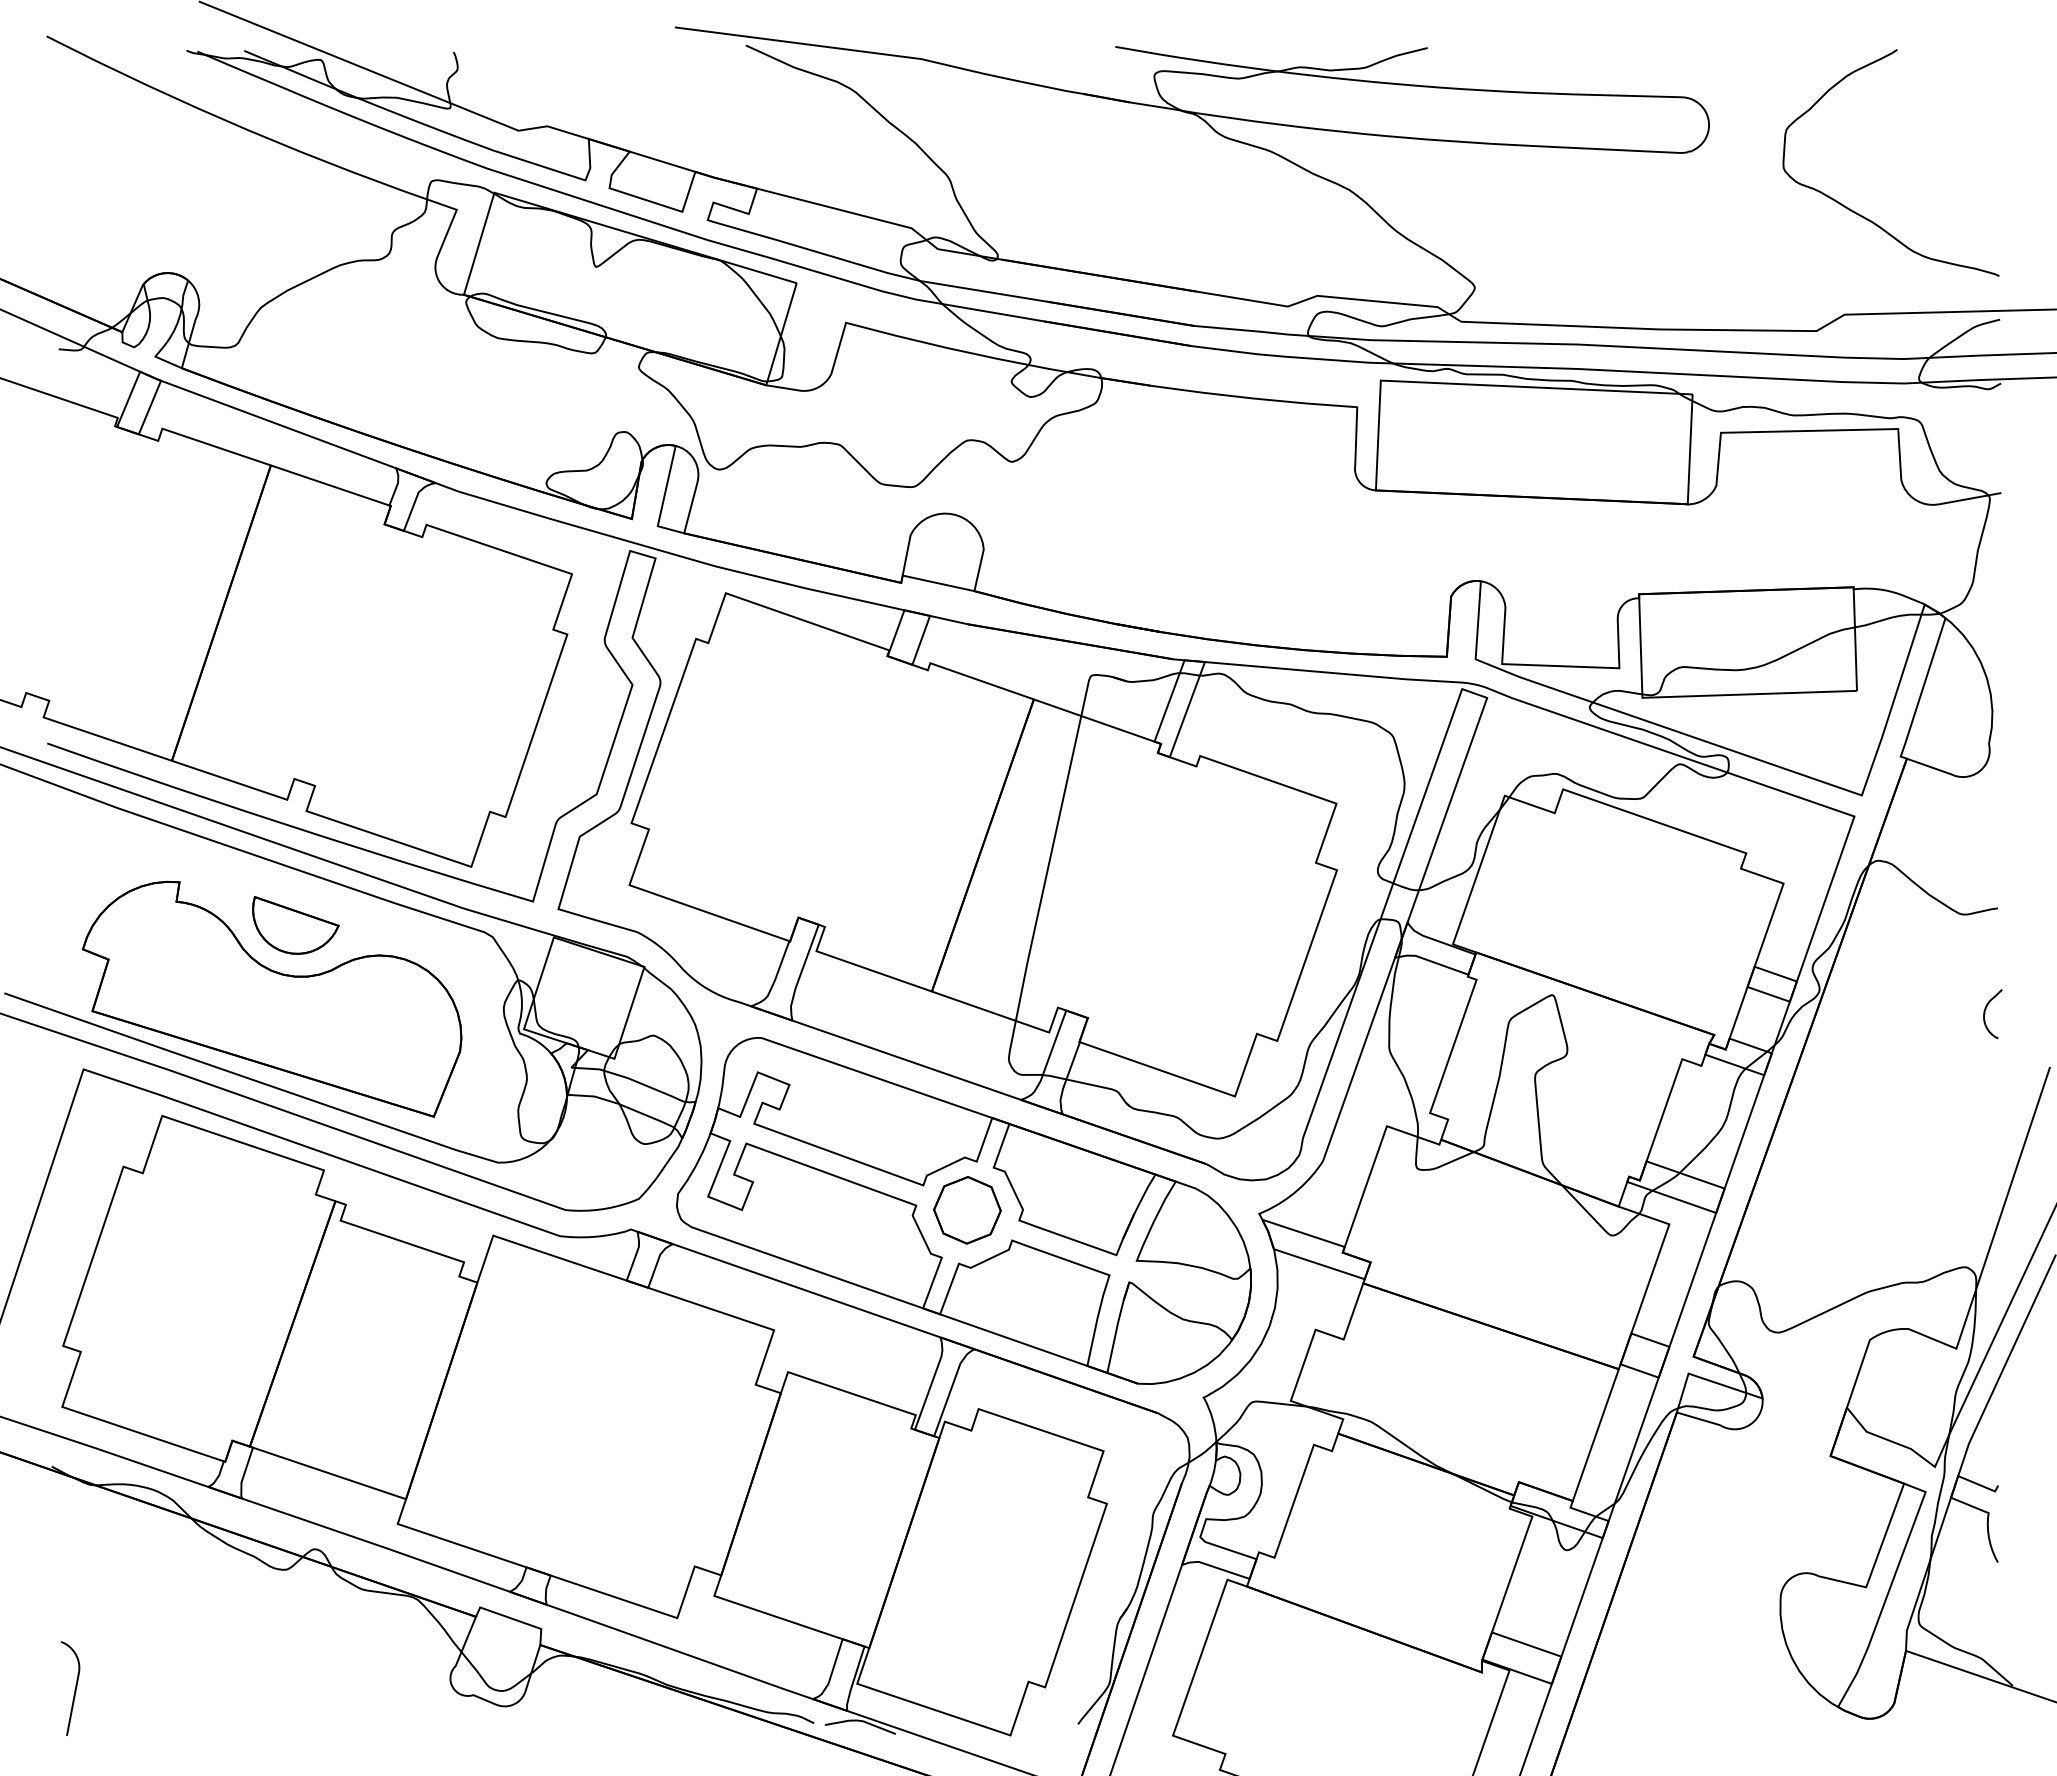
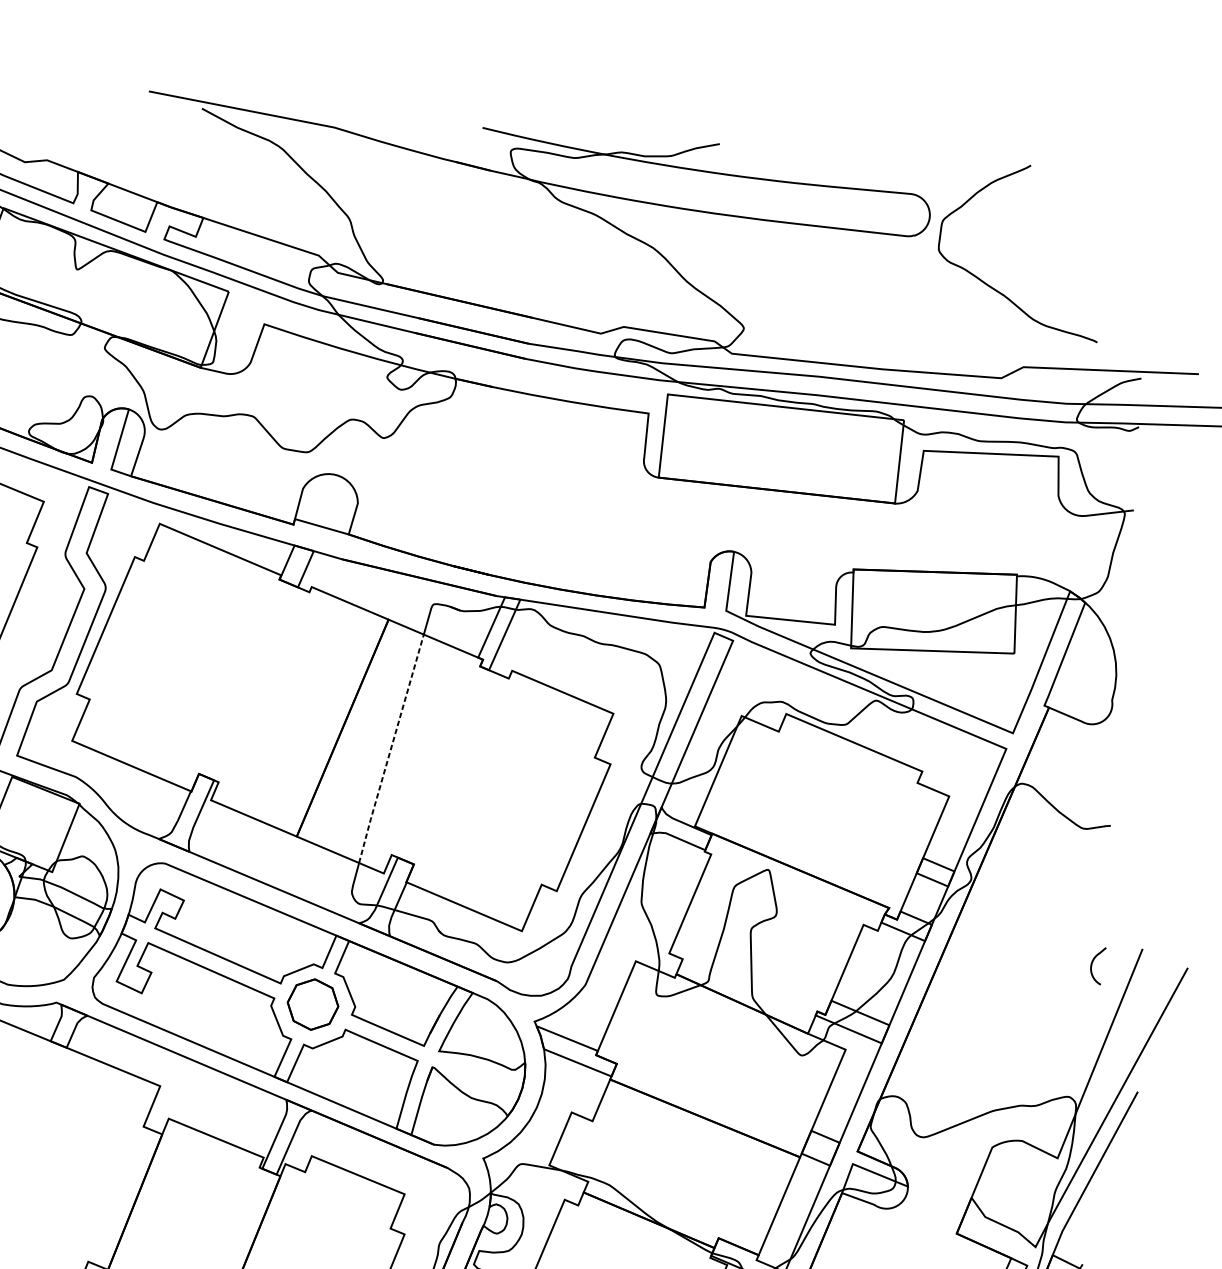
curve: (1857, 212) -> (992, 287), moved
line: (1047, 869) -> (390, 749), solid -> dashed
curve: (1985, 1014) -> (1092, 965), moved

